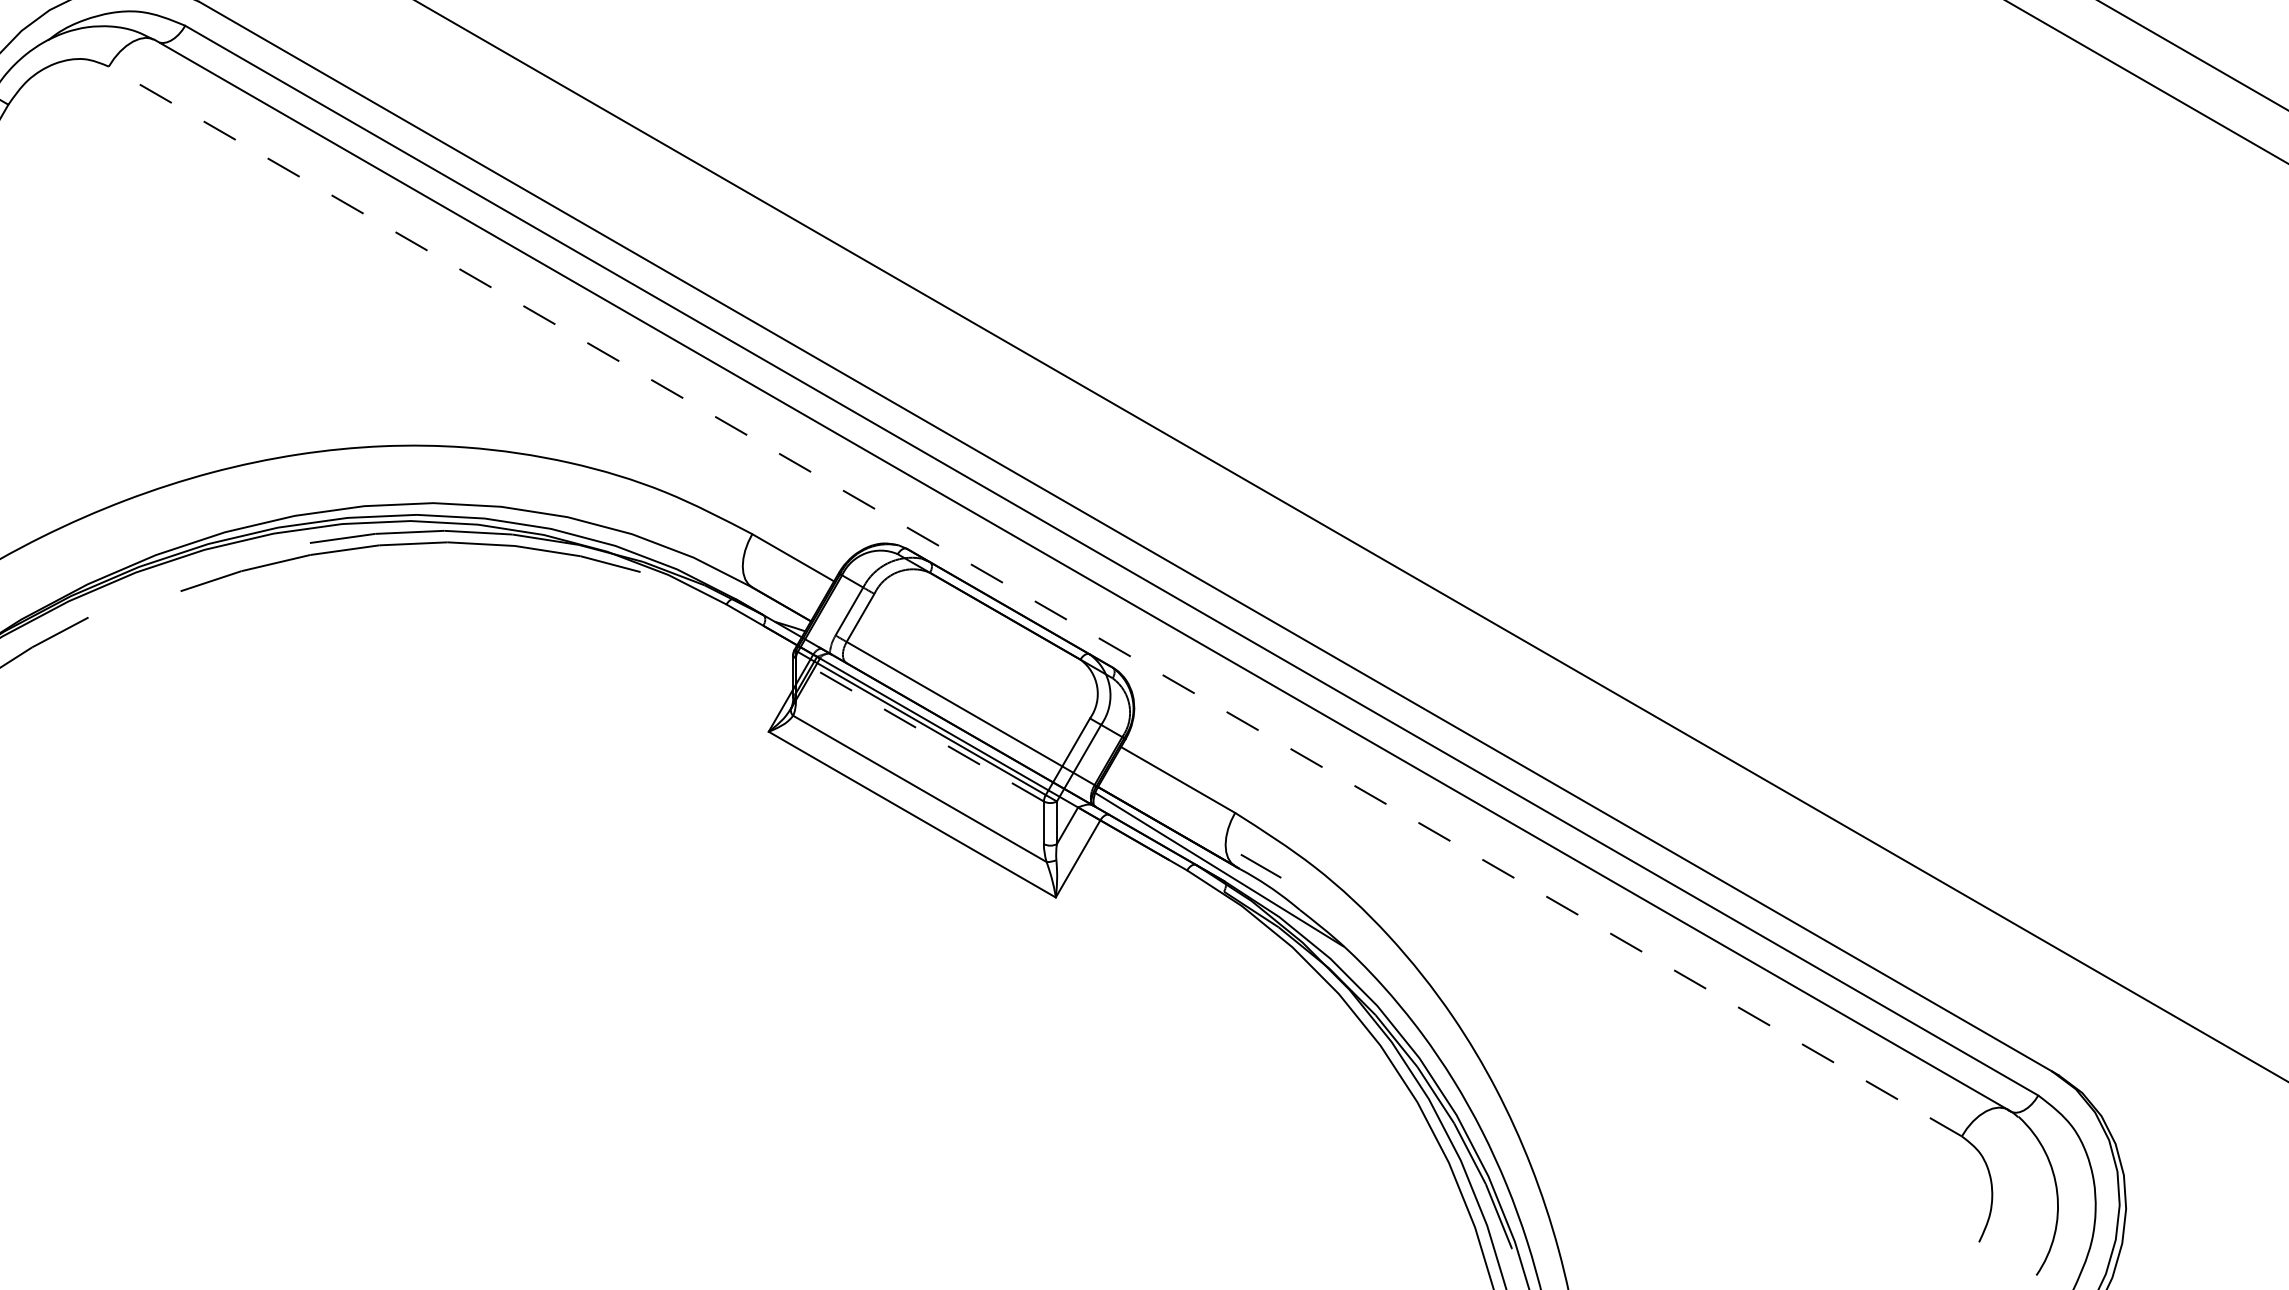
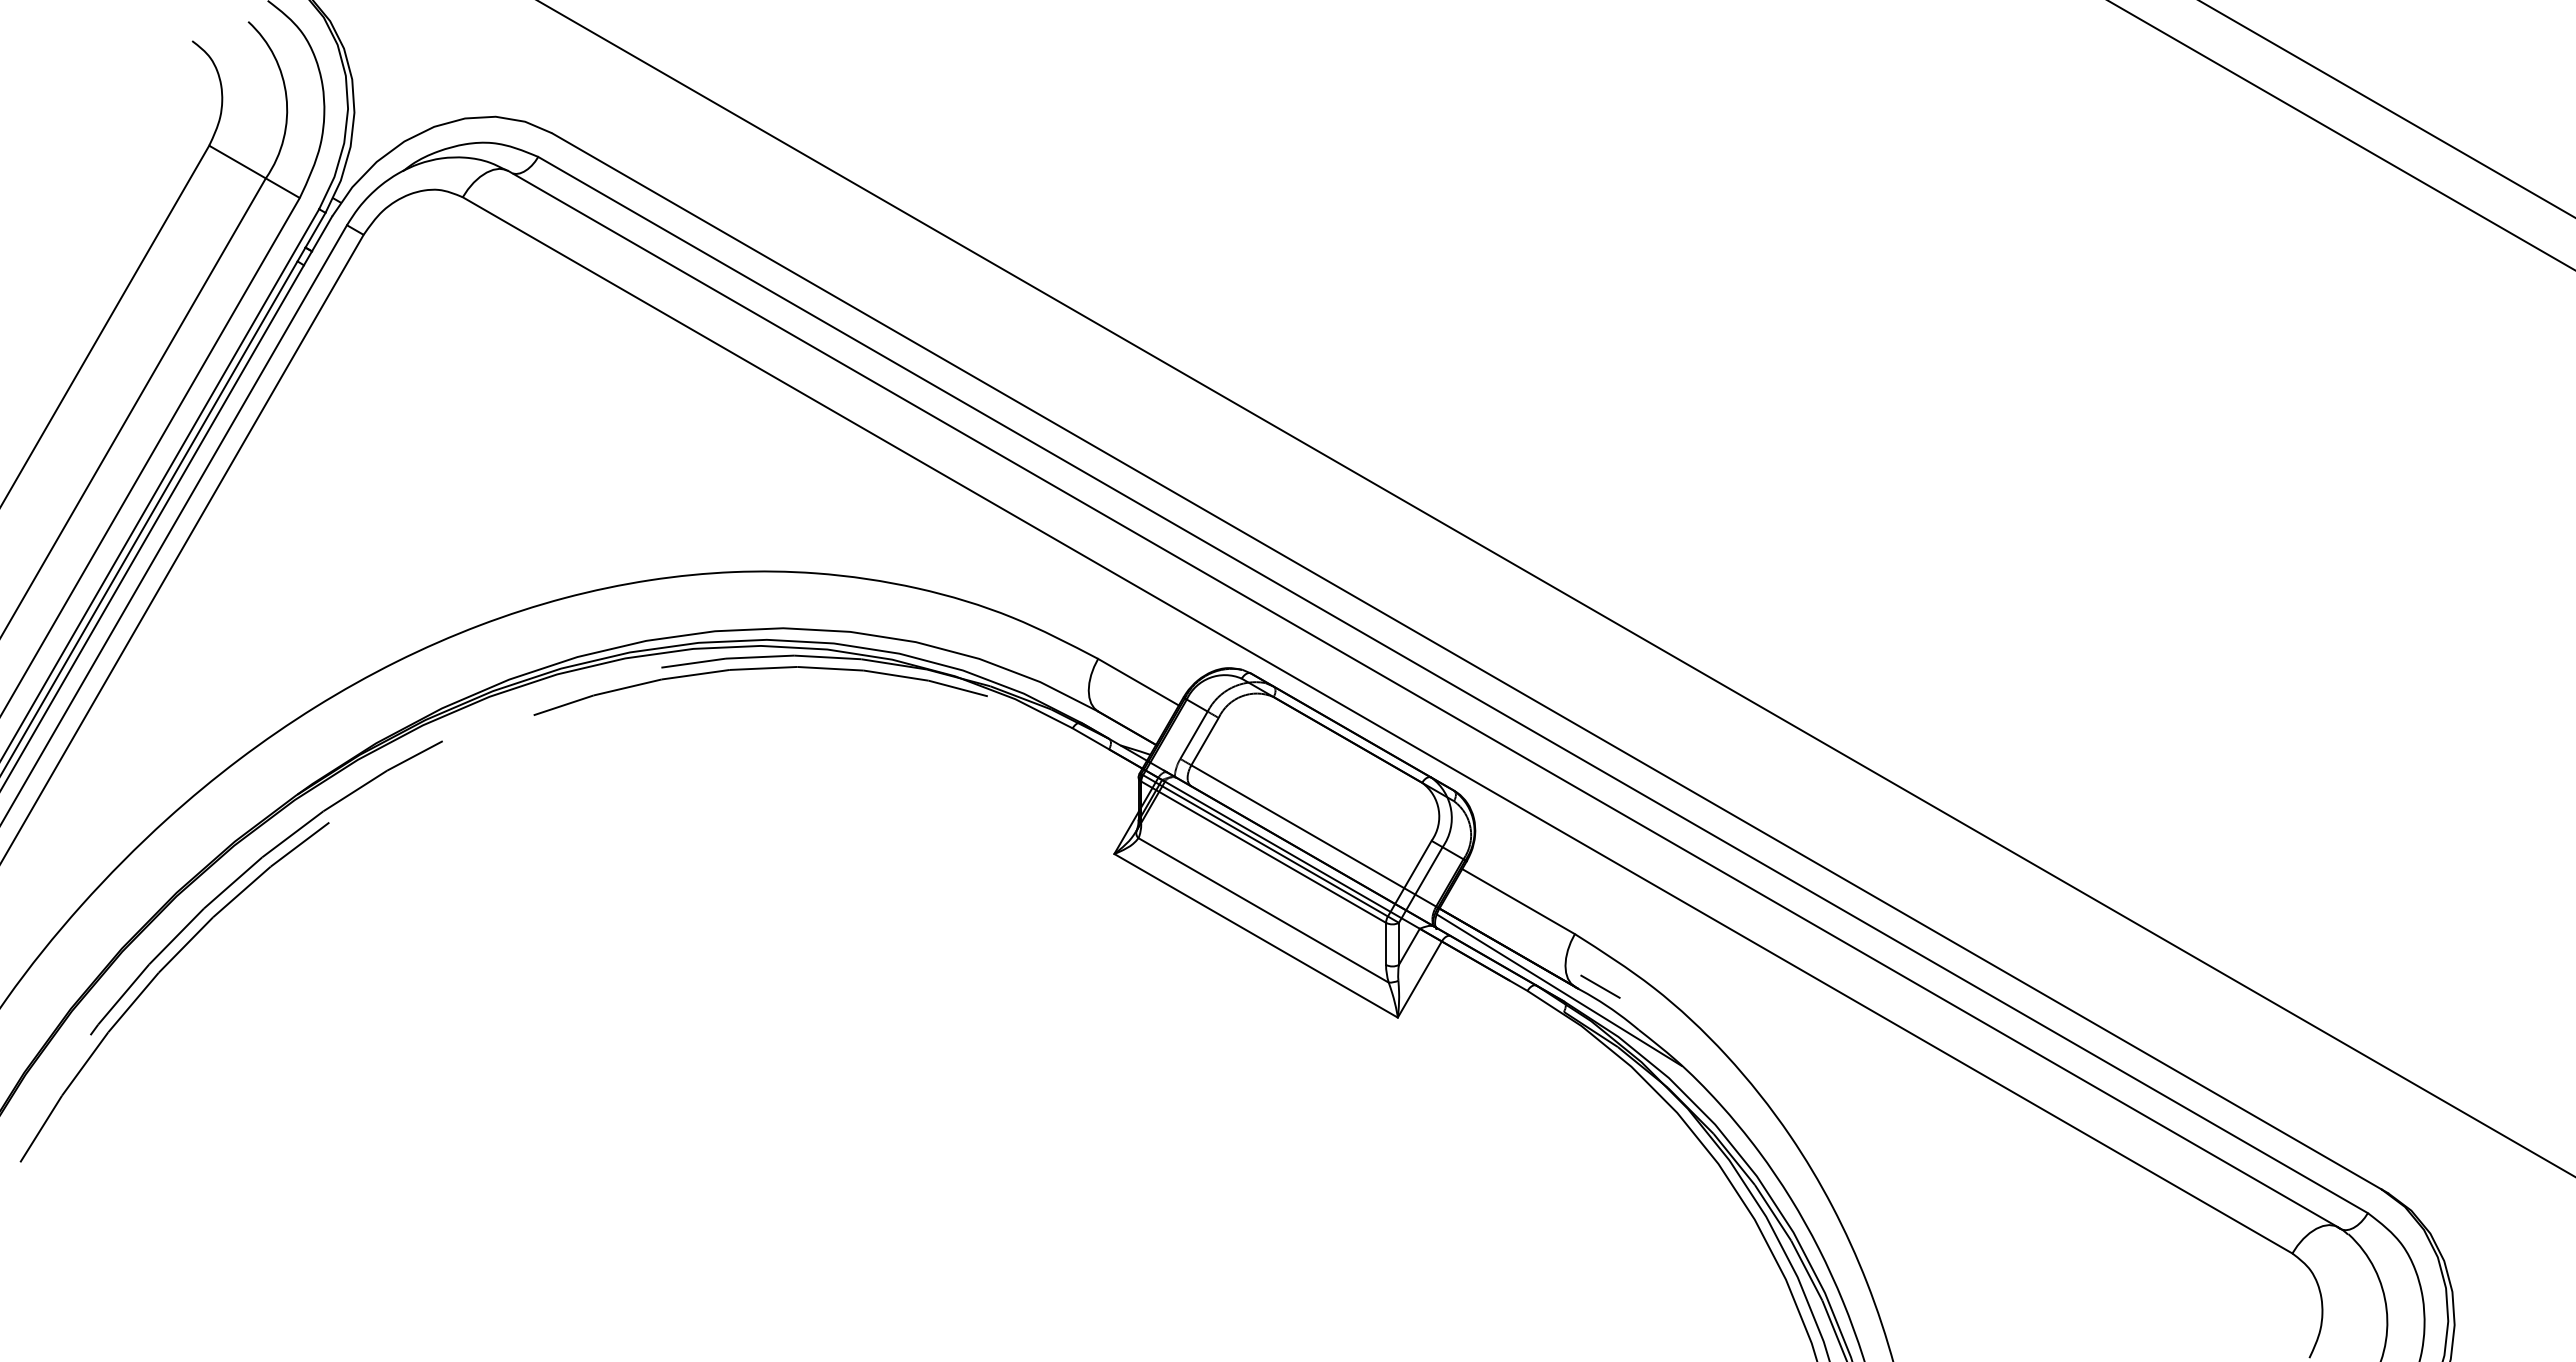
line: (1035, 601) -> (1377, 725), dashed -> solid
line: (919, 729) -> (1263, 851), dashed -> solid

